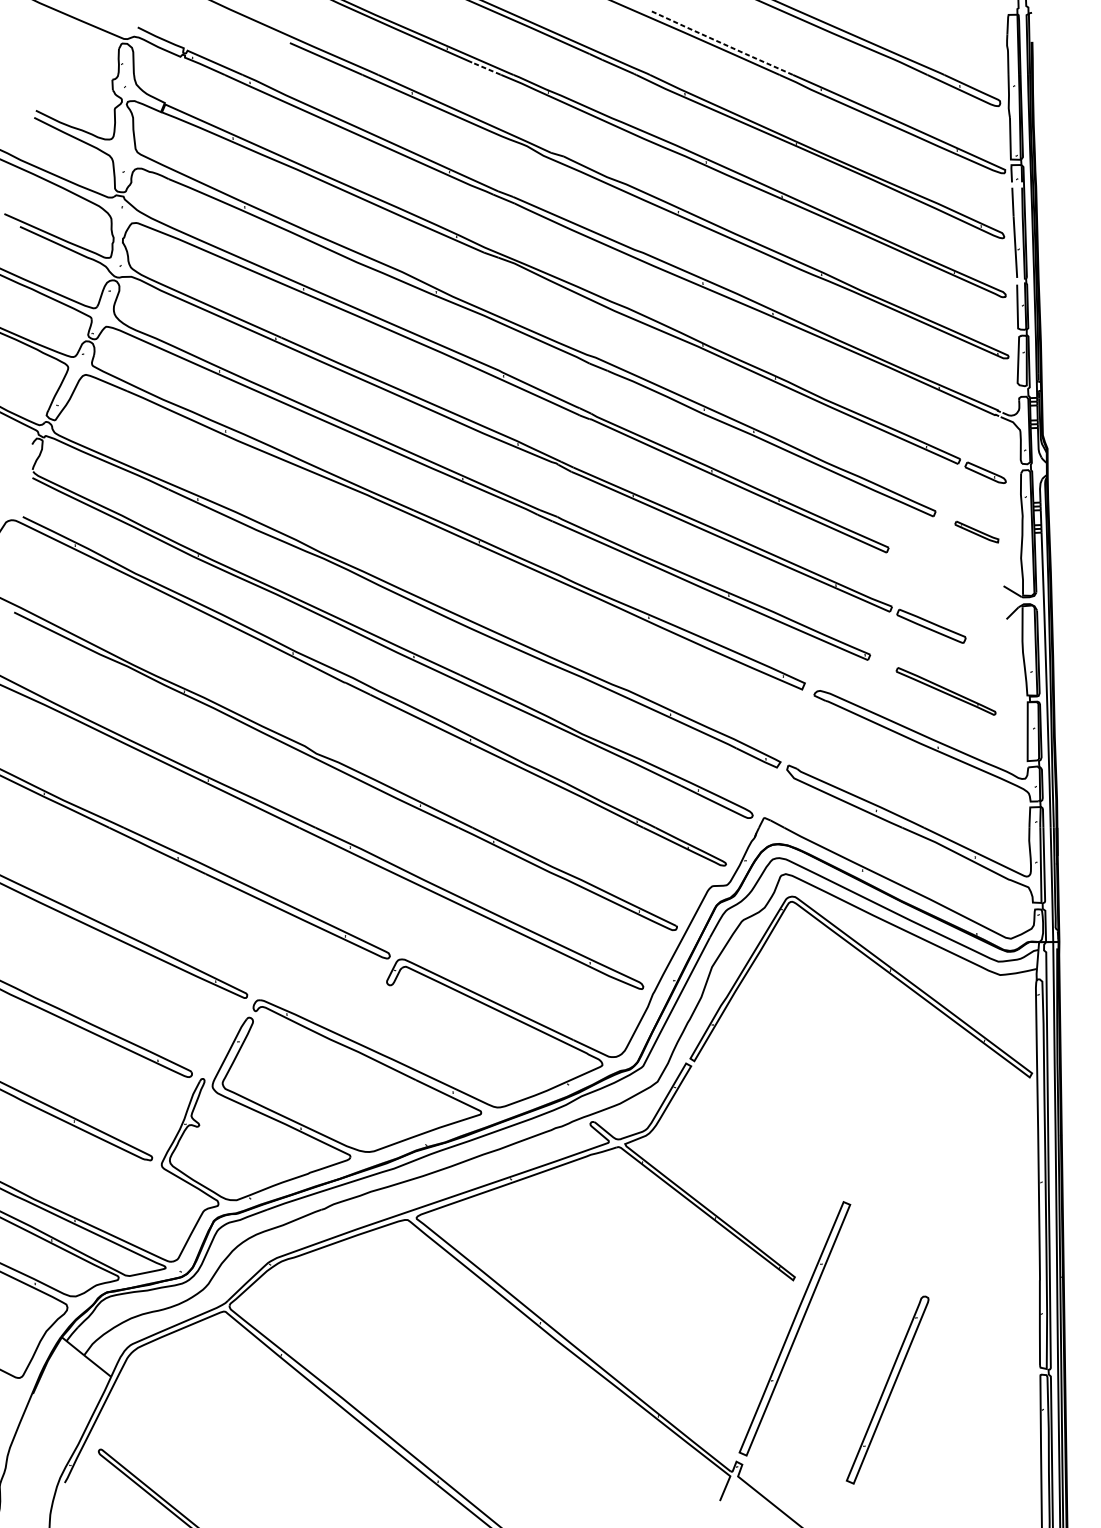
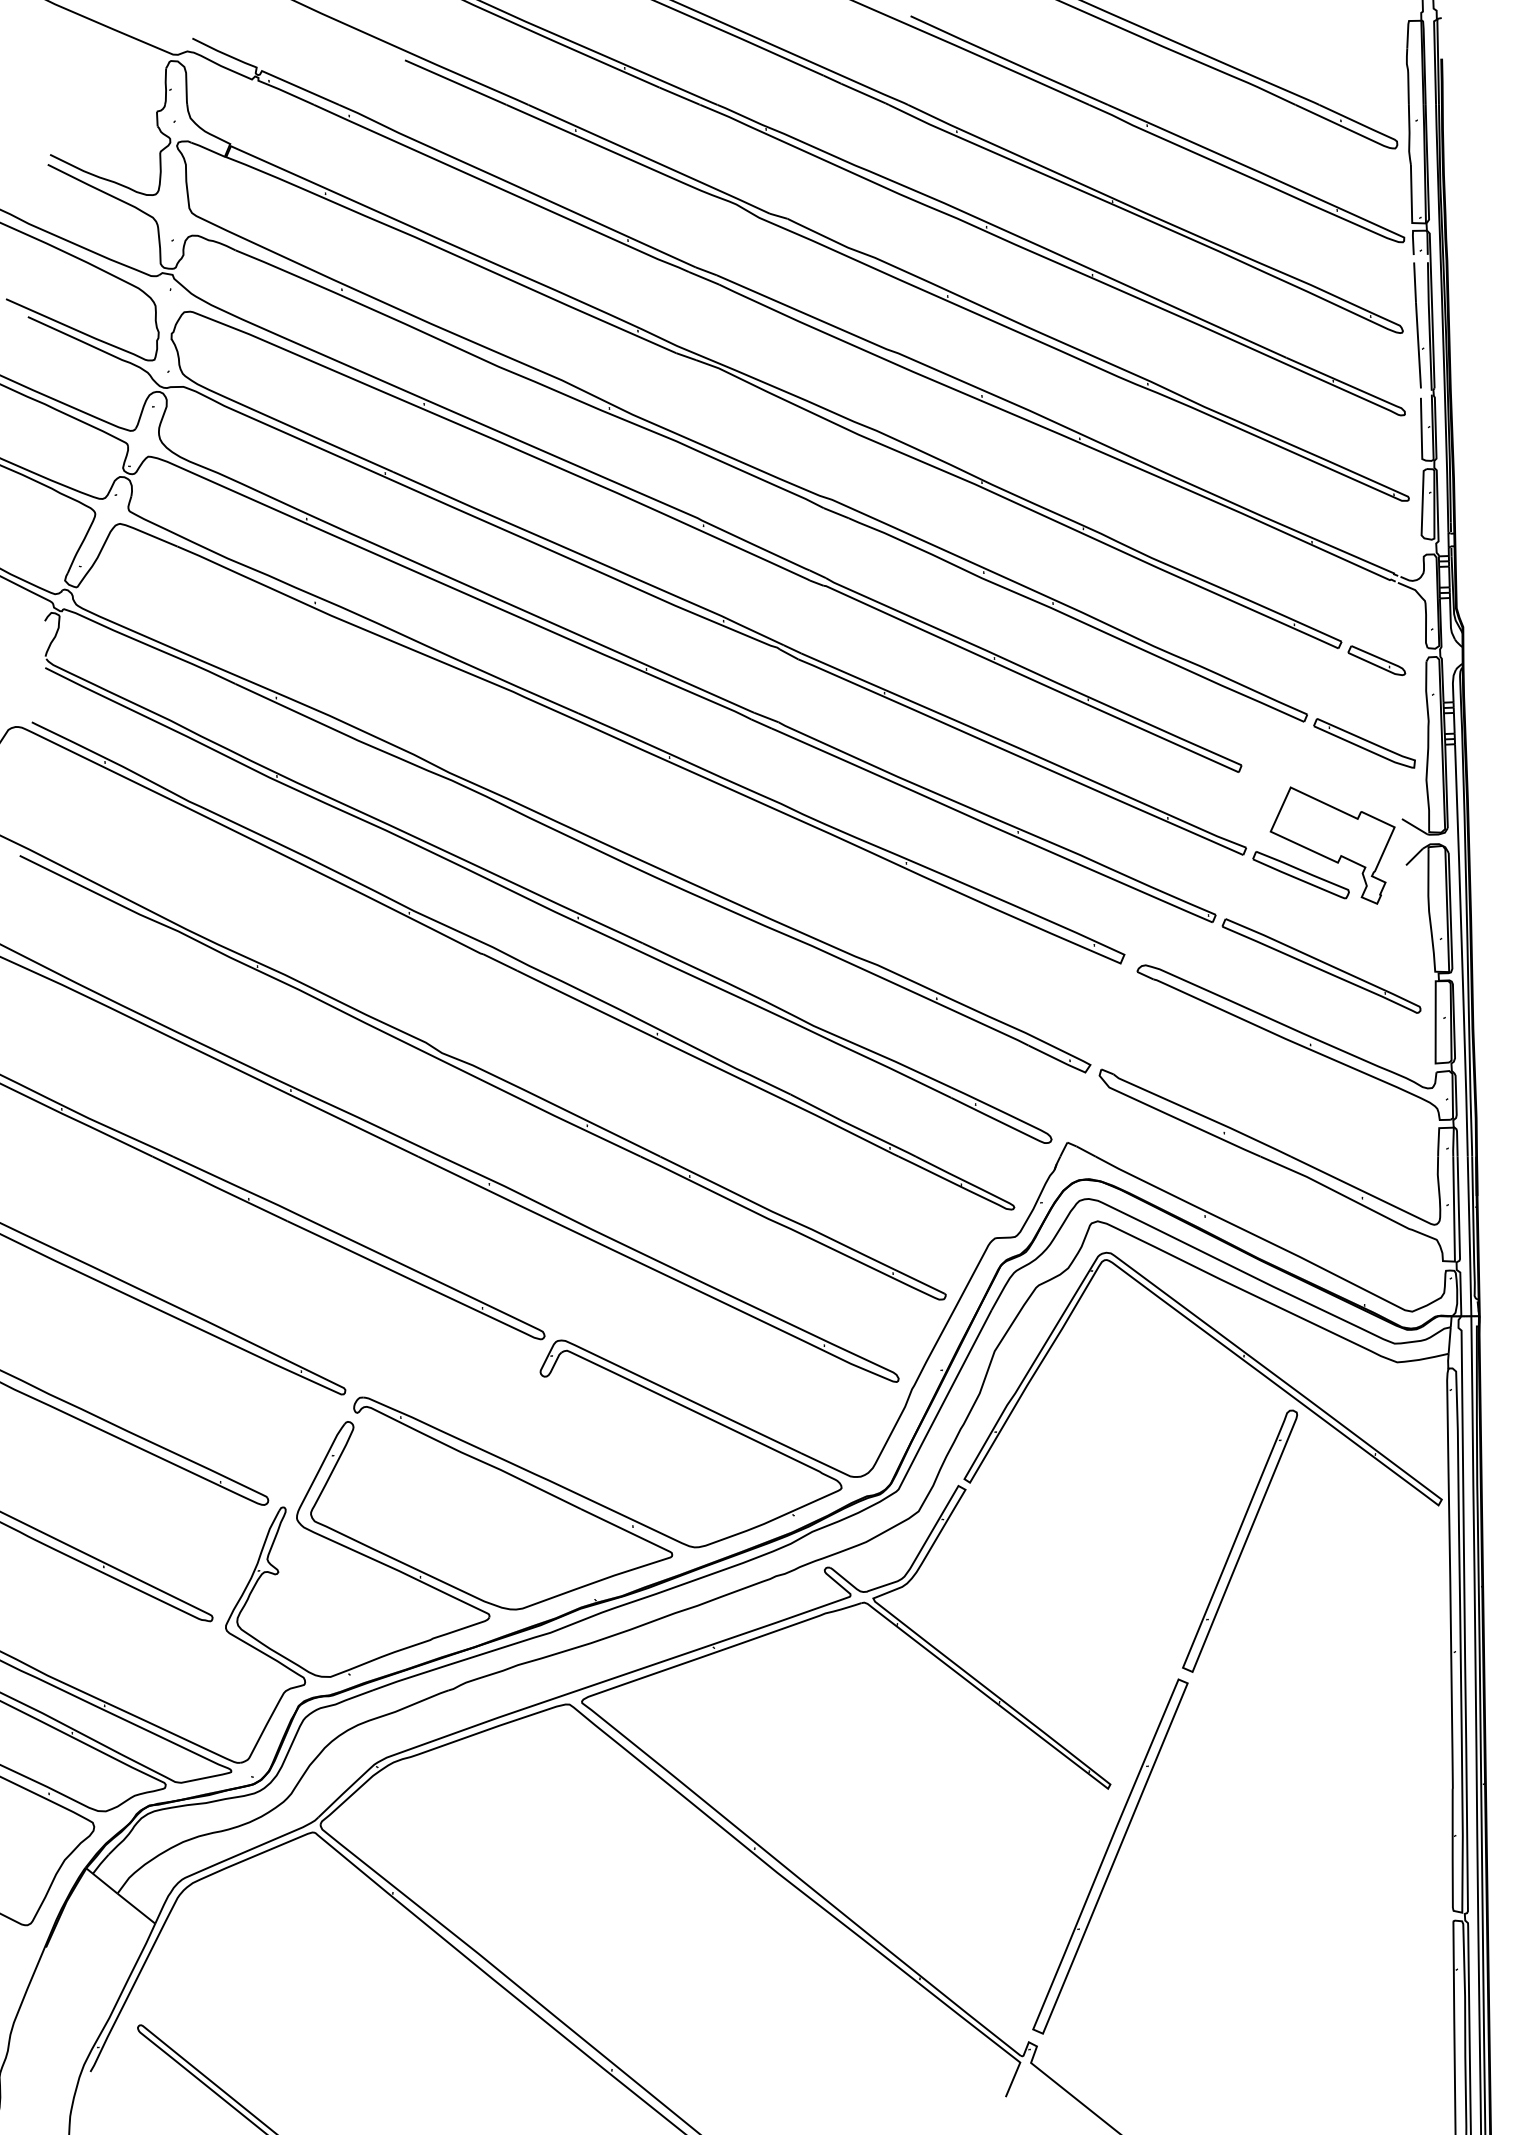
line: (721, 43) -> (1008, 60), dashed -> solid
line: (486, 68) -> (679, 96), dashed -> solid
part: (976, 532) -> (1364, 743), size x1.67
part: (953, 605) -> (1332, 845), added
part: (945, 690) -> (1321, 965), size x1.43
part: (887, 1389) -> (1239, 1540), moved

